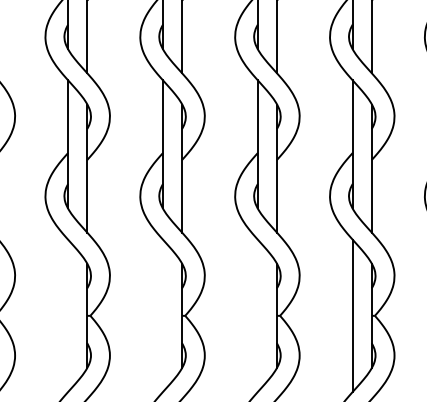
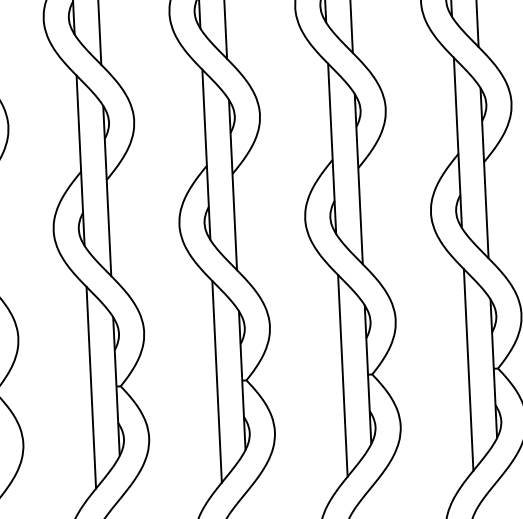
line: (68, 315) -> (91, 387), added
line: (163, 315) -> (217, 381), added
line: (257, 315) -> (342, 375), added

